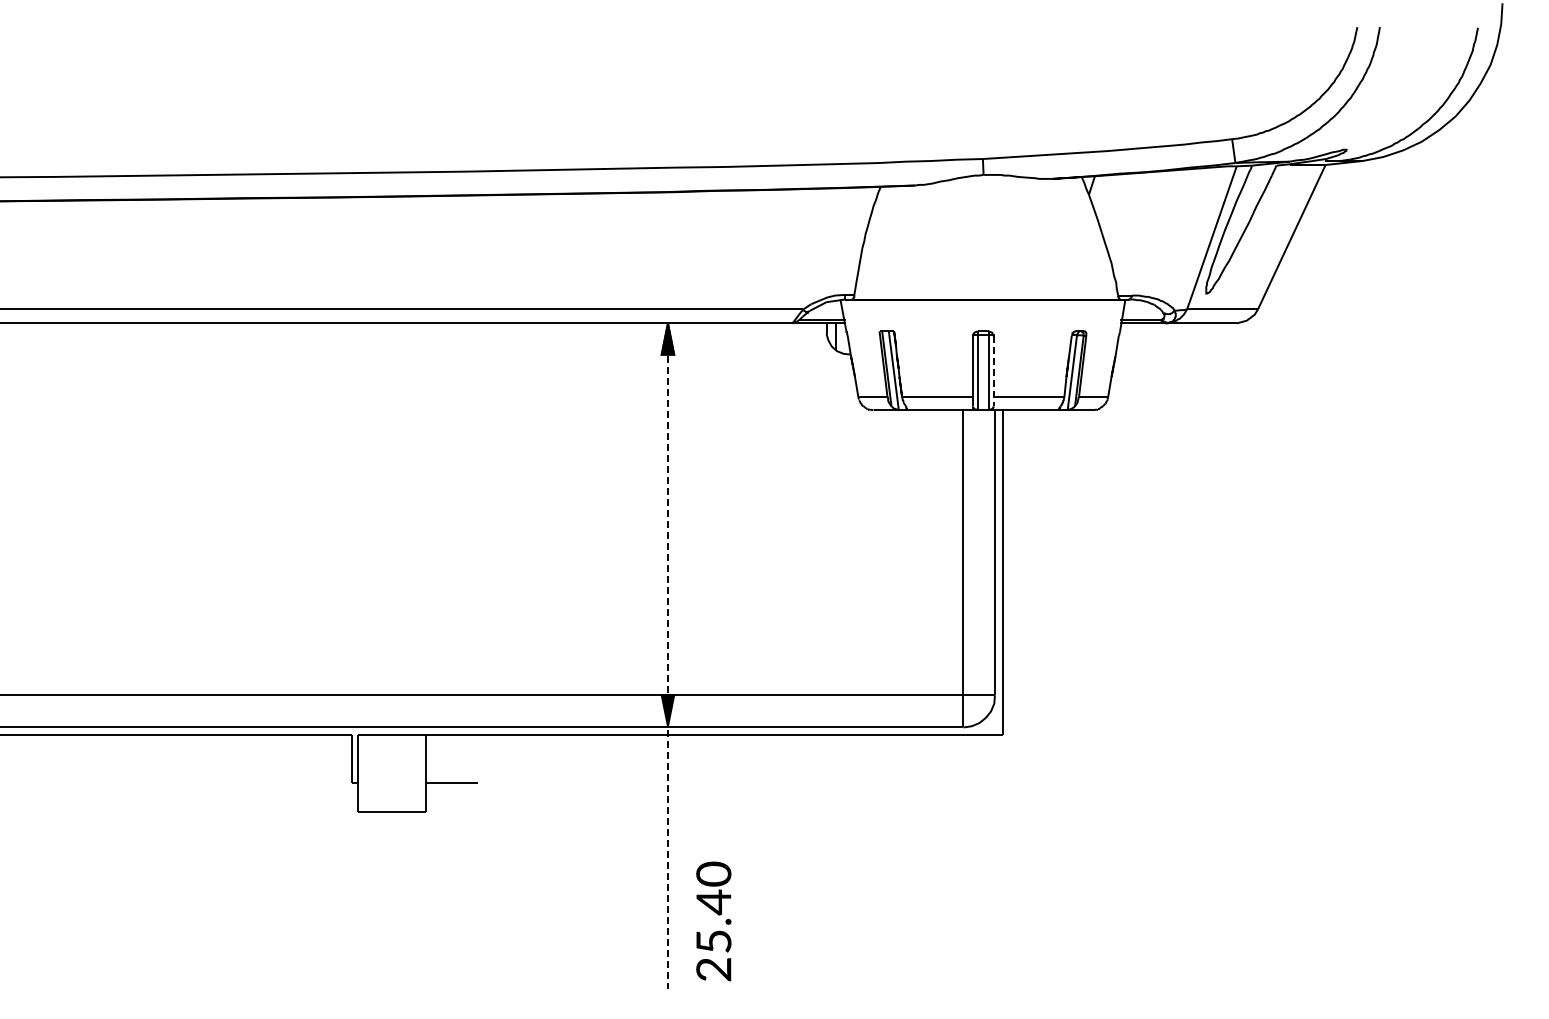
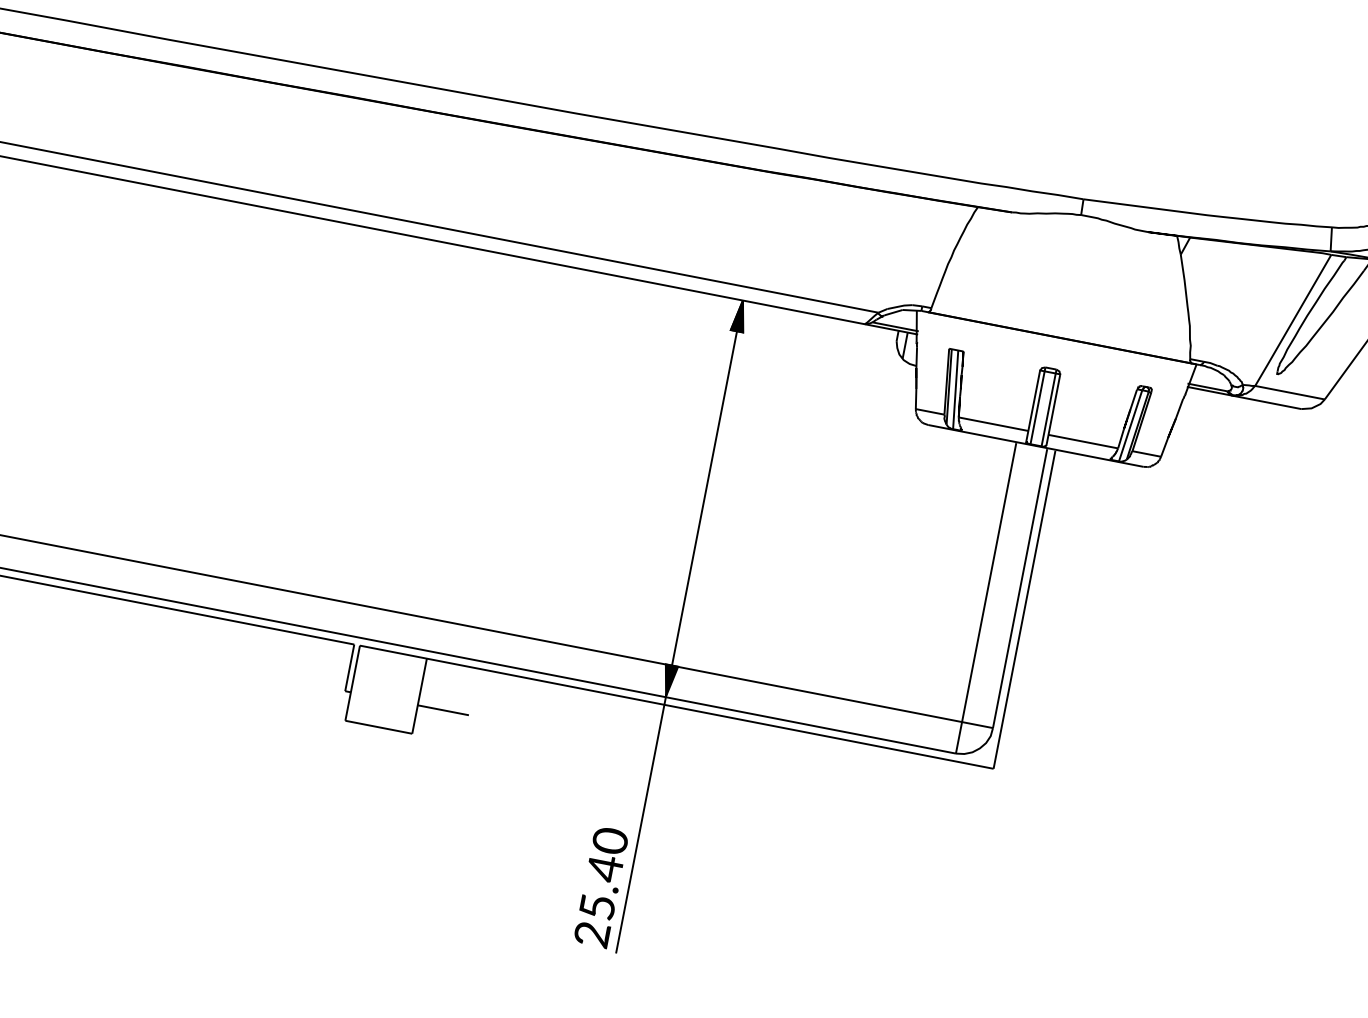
line: (993, 371) -> (1053, 409), dashed -> solid
line: (667, 655) -> (679, 626), dashed -> solid
text: (713, 921) -> (600, 887), moved

